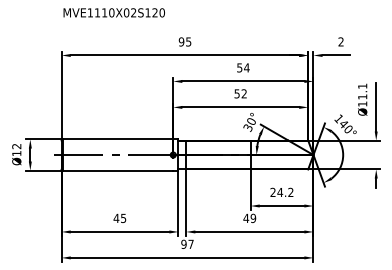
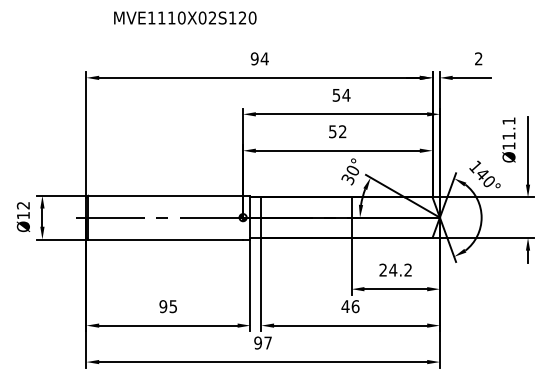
text: (114, 12) -> (185, 17), moved
text: (188, 41) -> (264, 58), 95 -> 94
text: (116, 218) -> (163, 306), 45 -> 95
text: (253, 218) -> (355, 306), 49 -> 46

